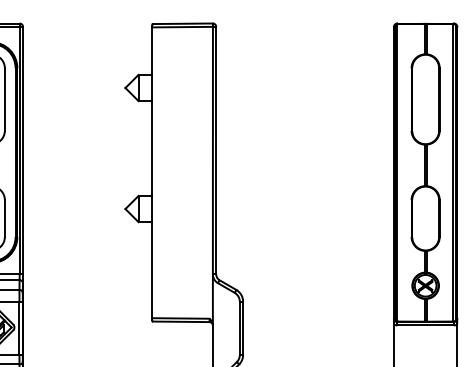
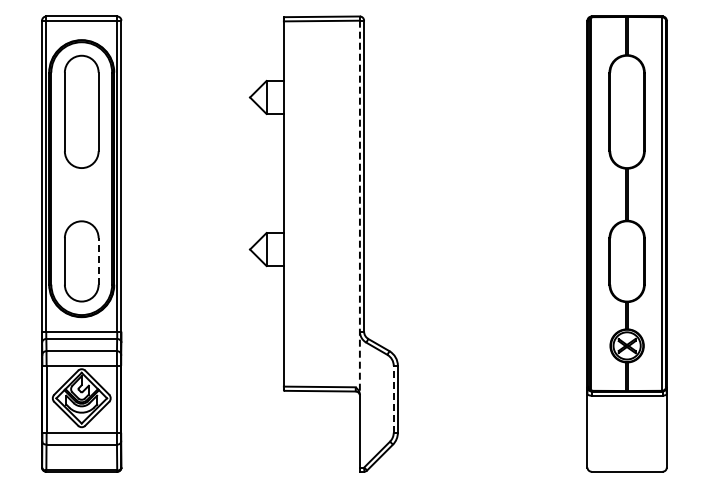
line: (212, 175) -> (359, 207), solid -> dashed
line: (4, 217) -> (98, 260), solid -> dashed
line: (239, 327) -> (393, 398), solid -> dashed

